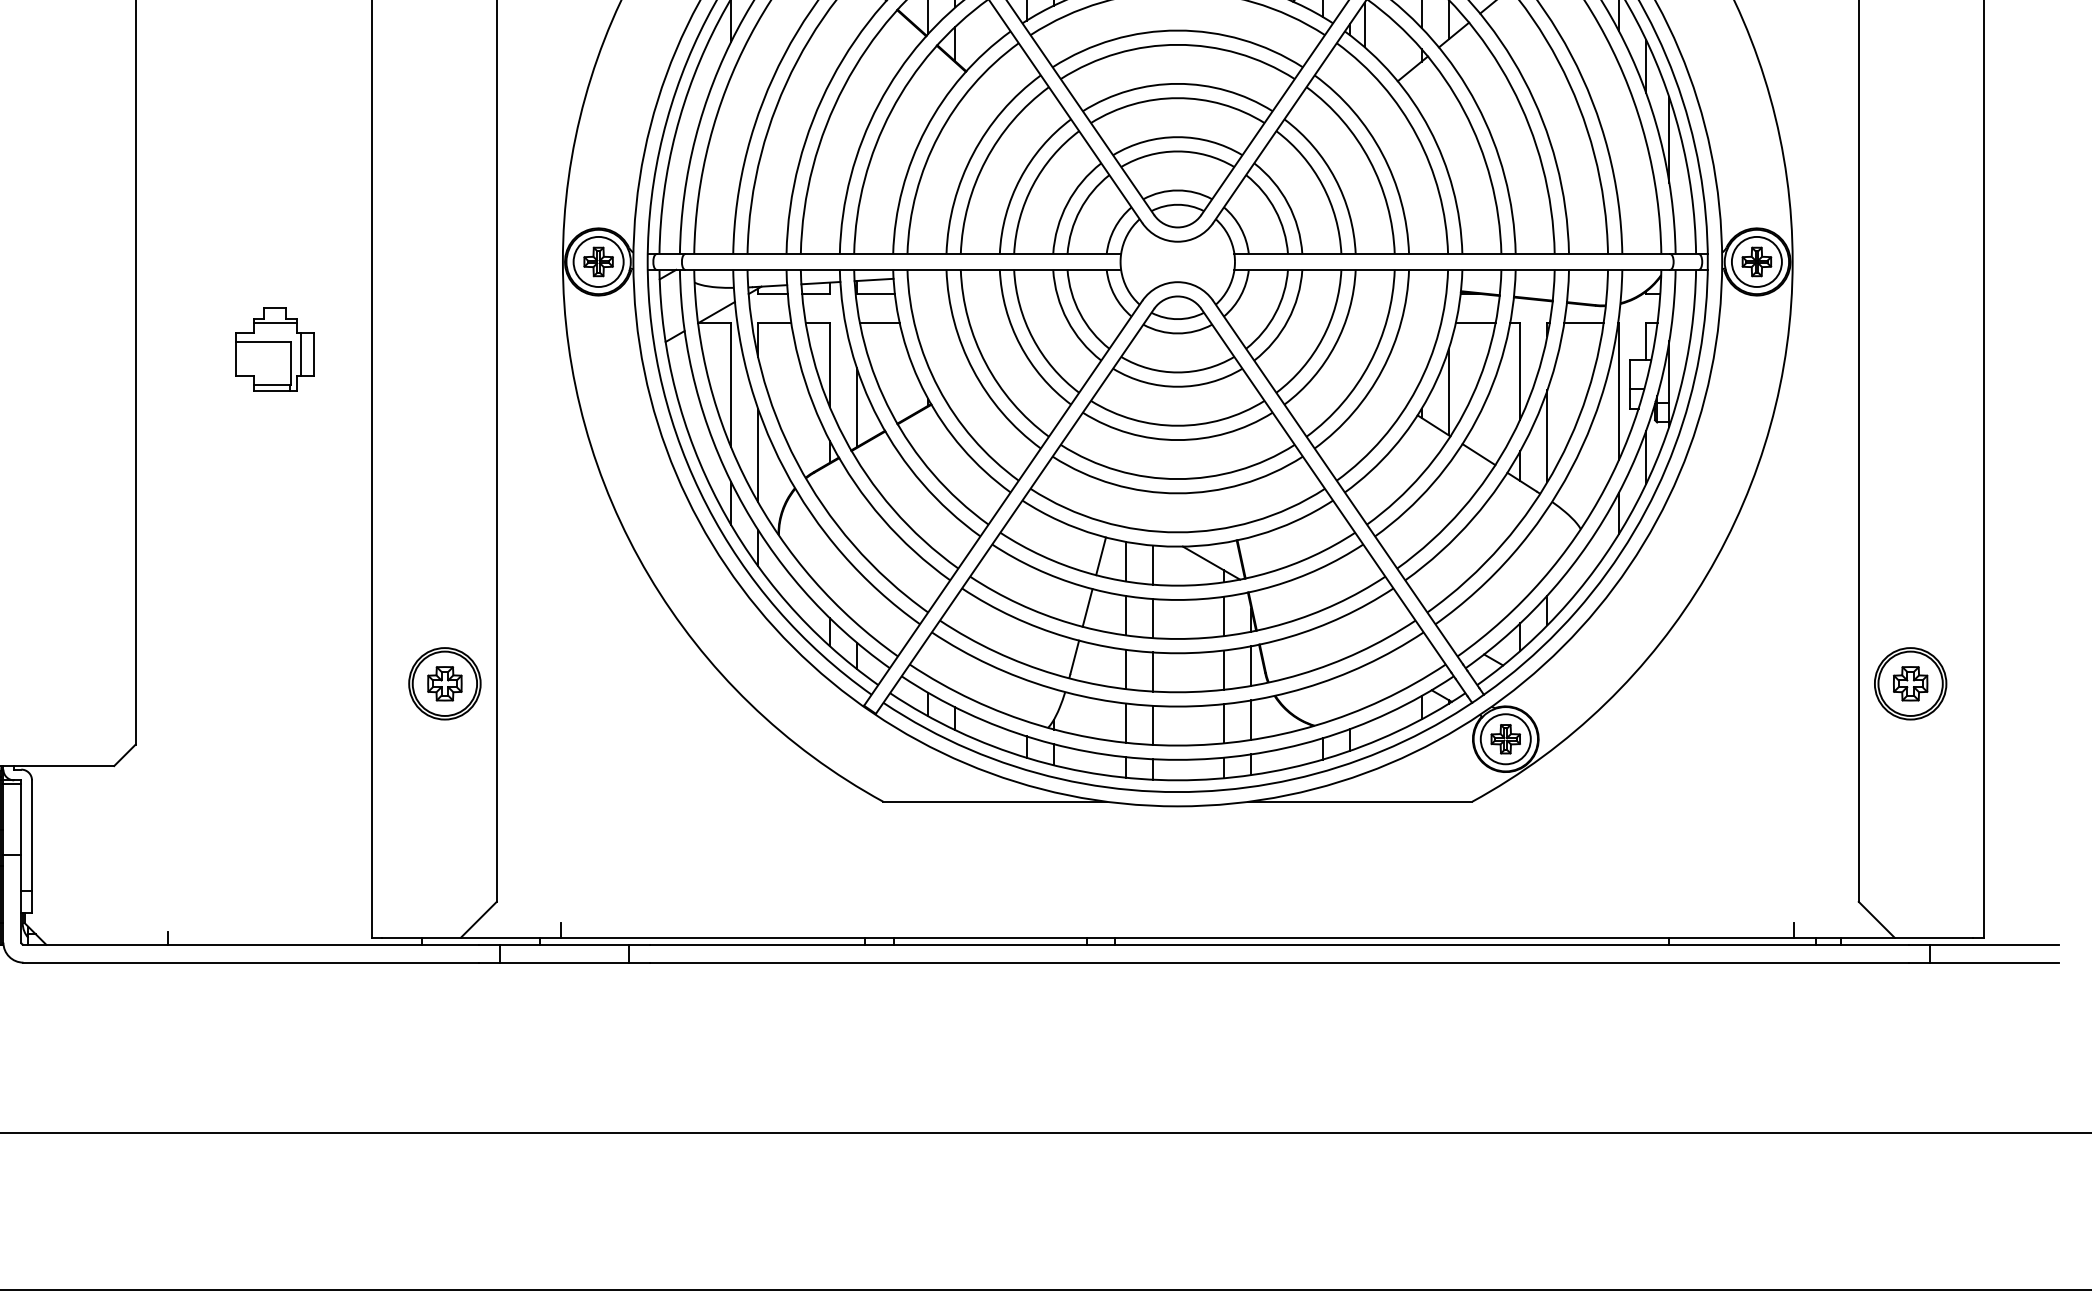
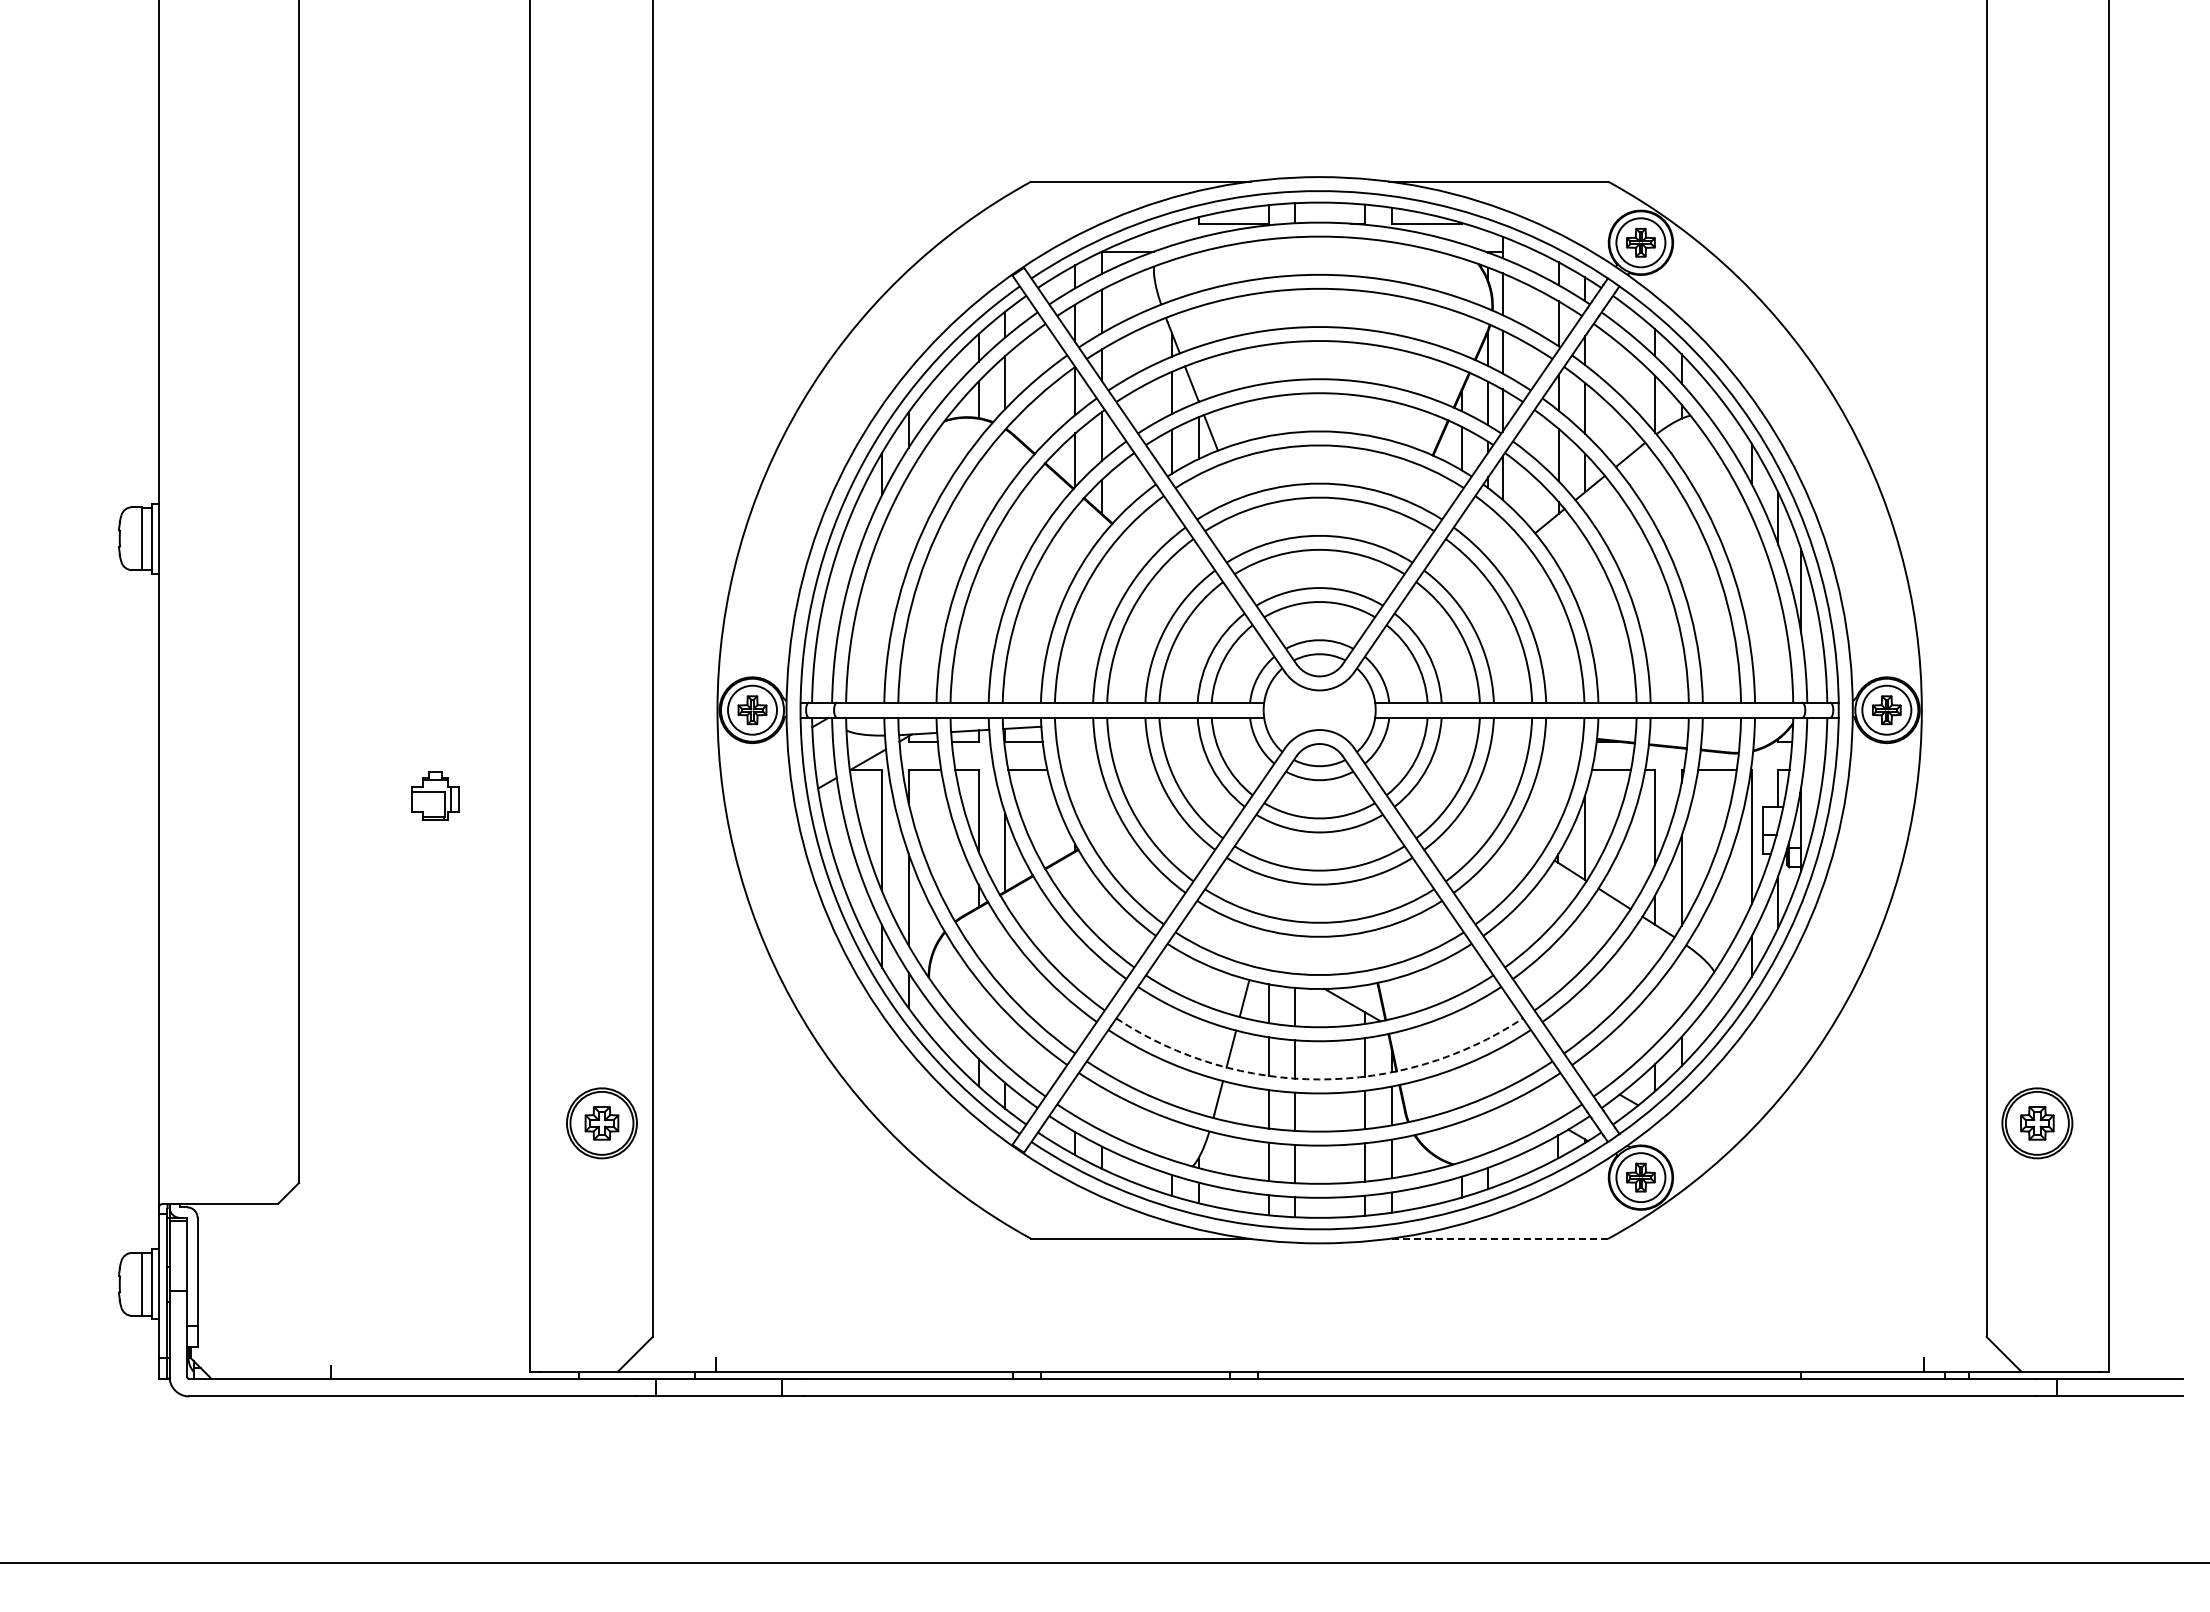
part: (274, 349) -> (435, 795), size x0.6
arc: (1177, 639) -> (1319, 1079), solid -> dashed
line: (1360, 801) -> (1498, 1238), solid -> dashed

